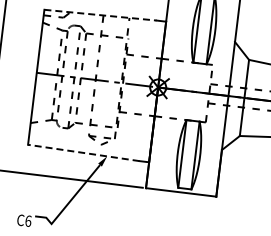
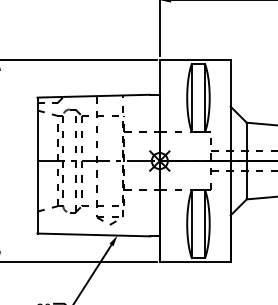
line: (101, 15) -> (94, 96), dashed -> solid
line: (83, 152) -> (93, 234), dashed -> solid

